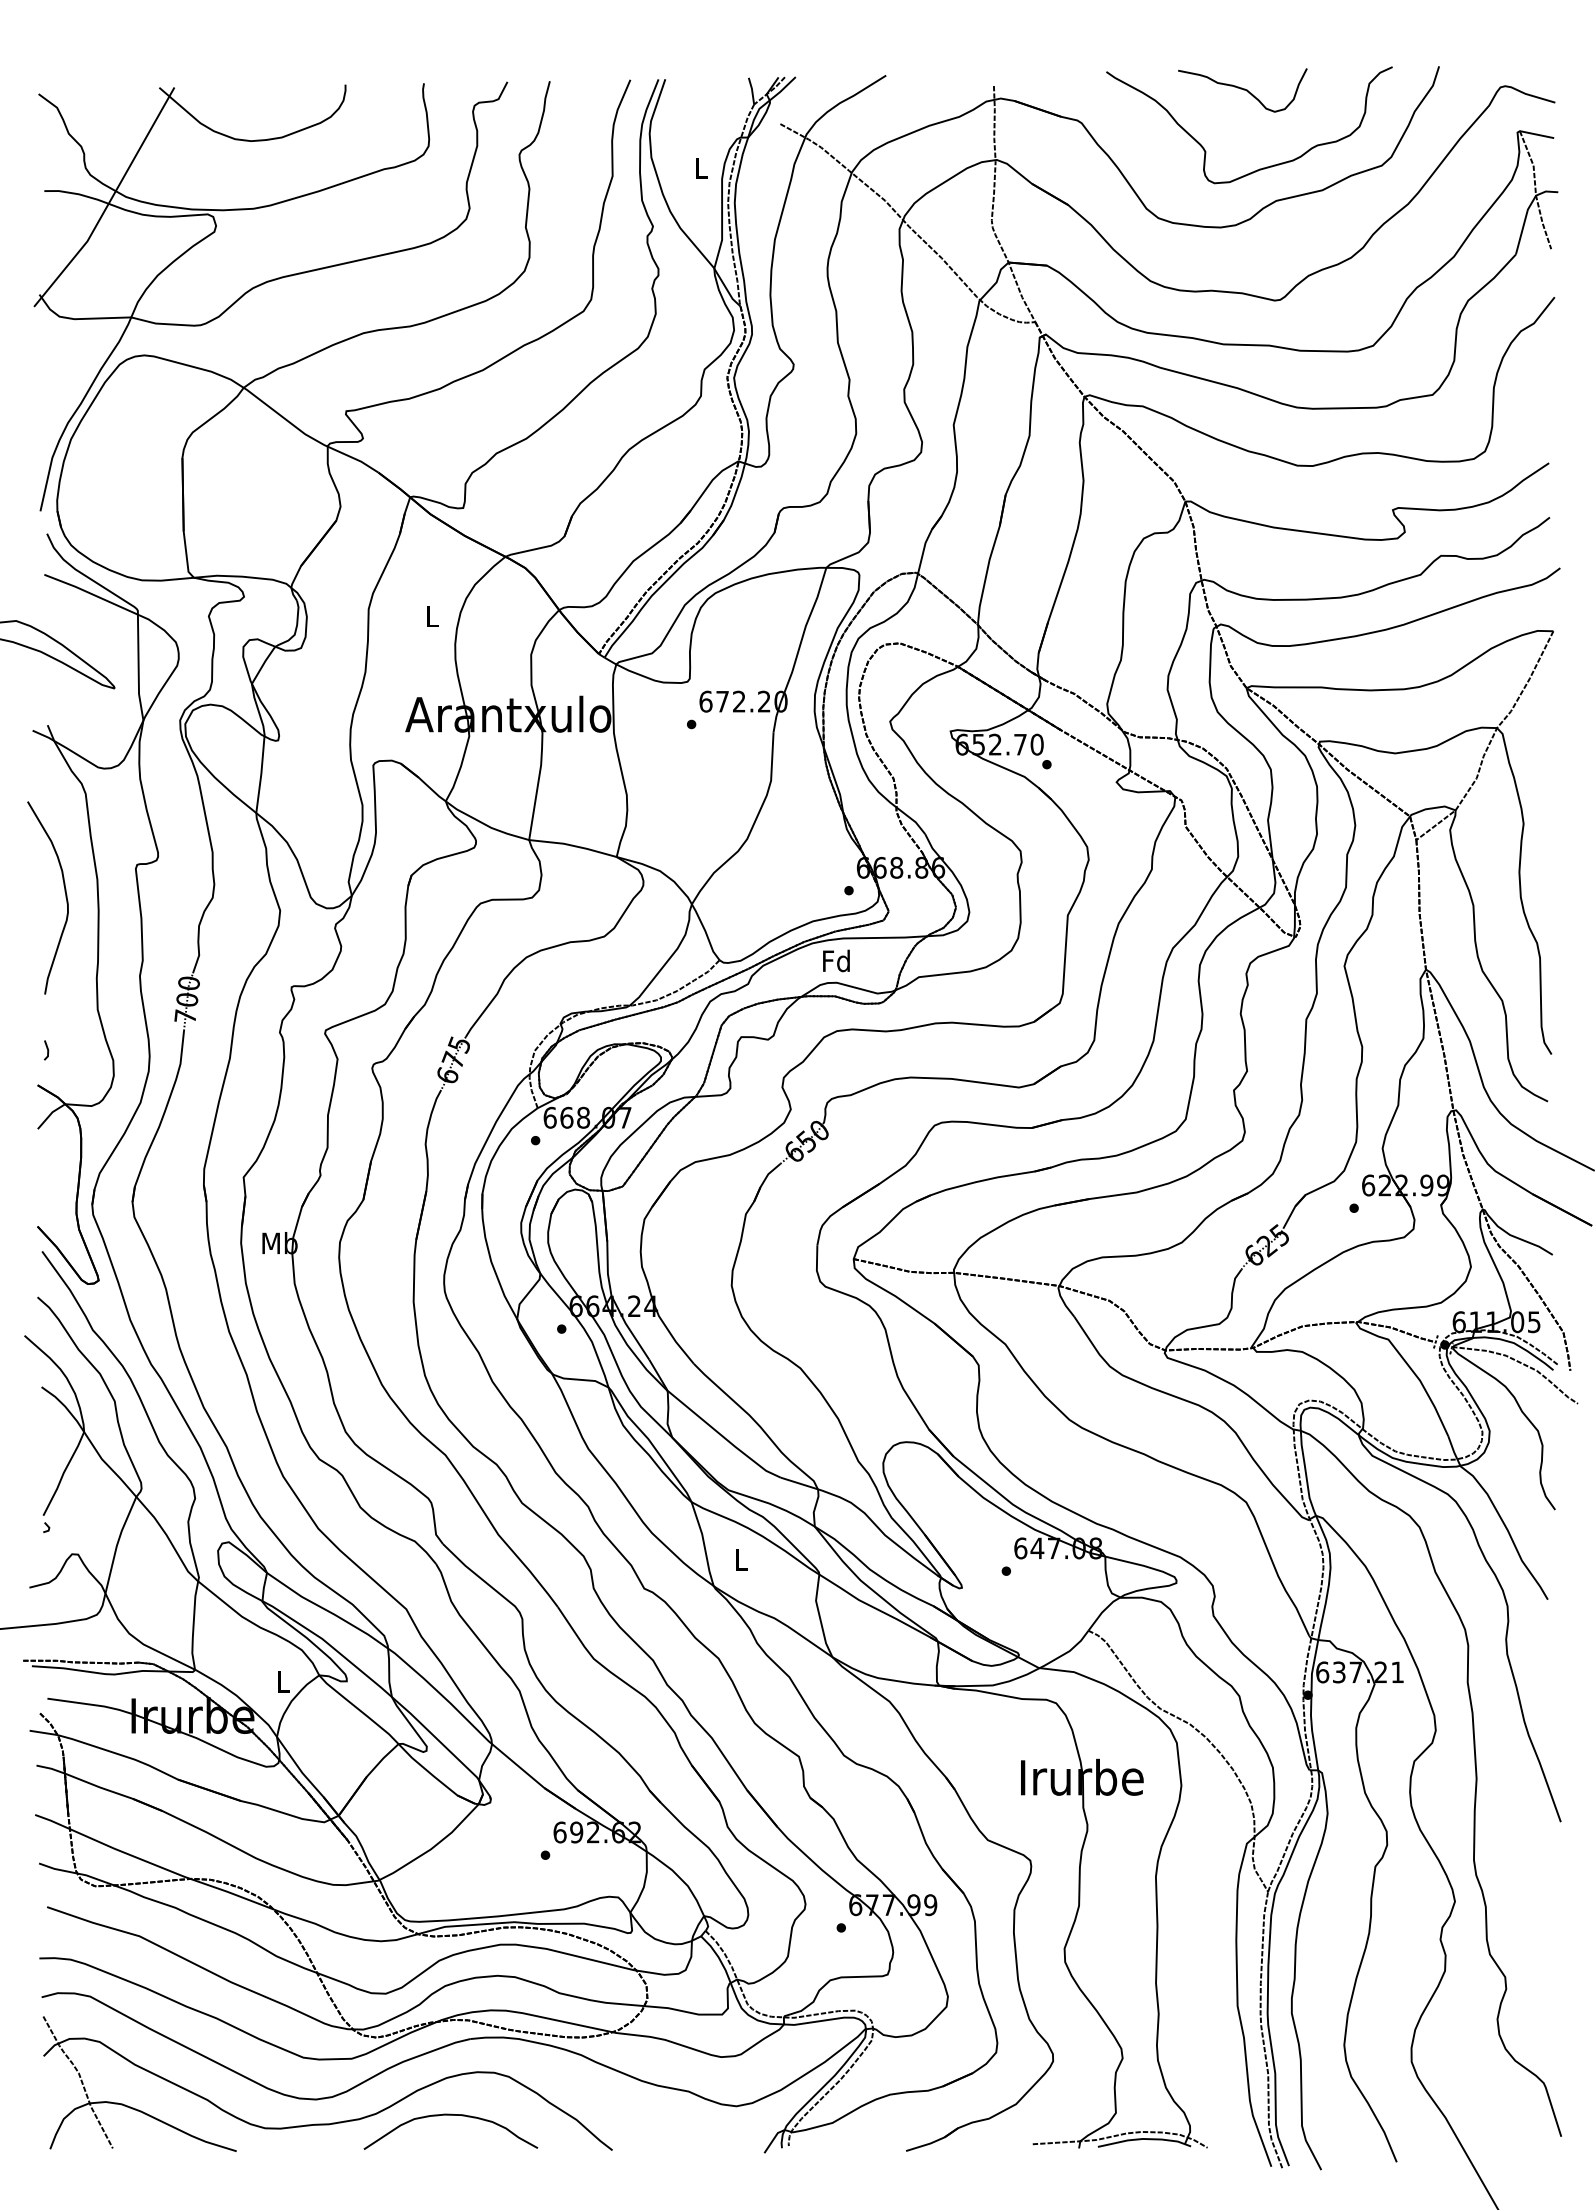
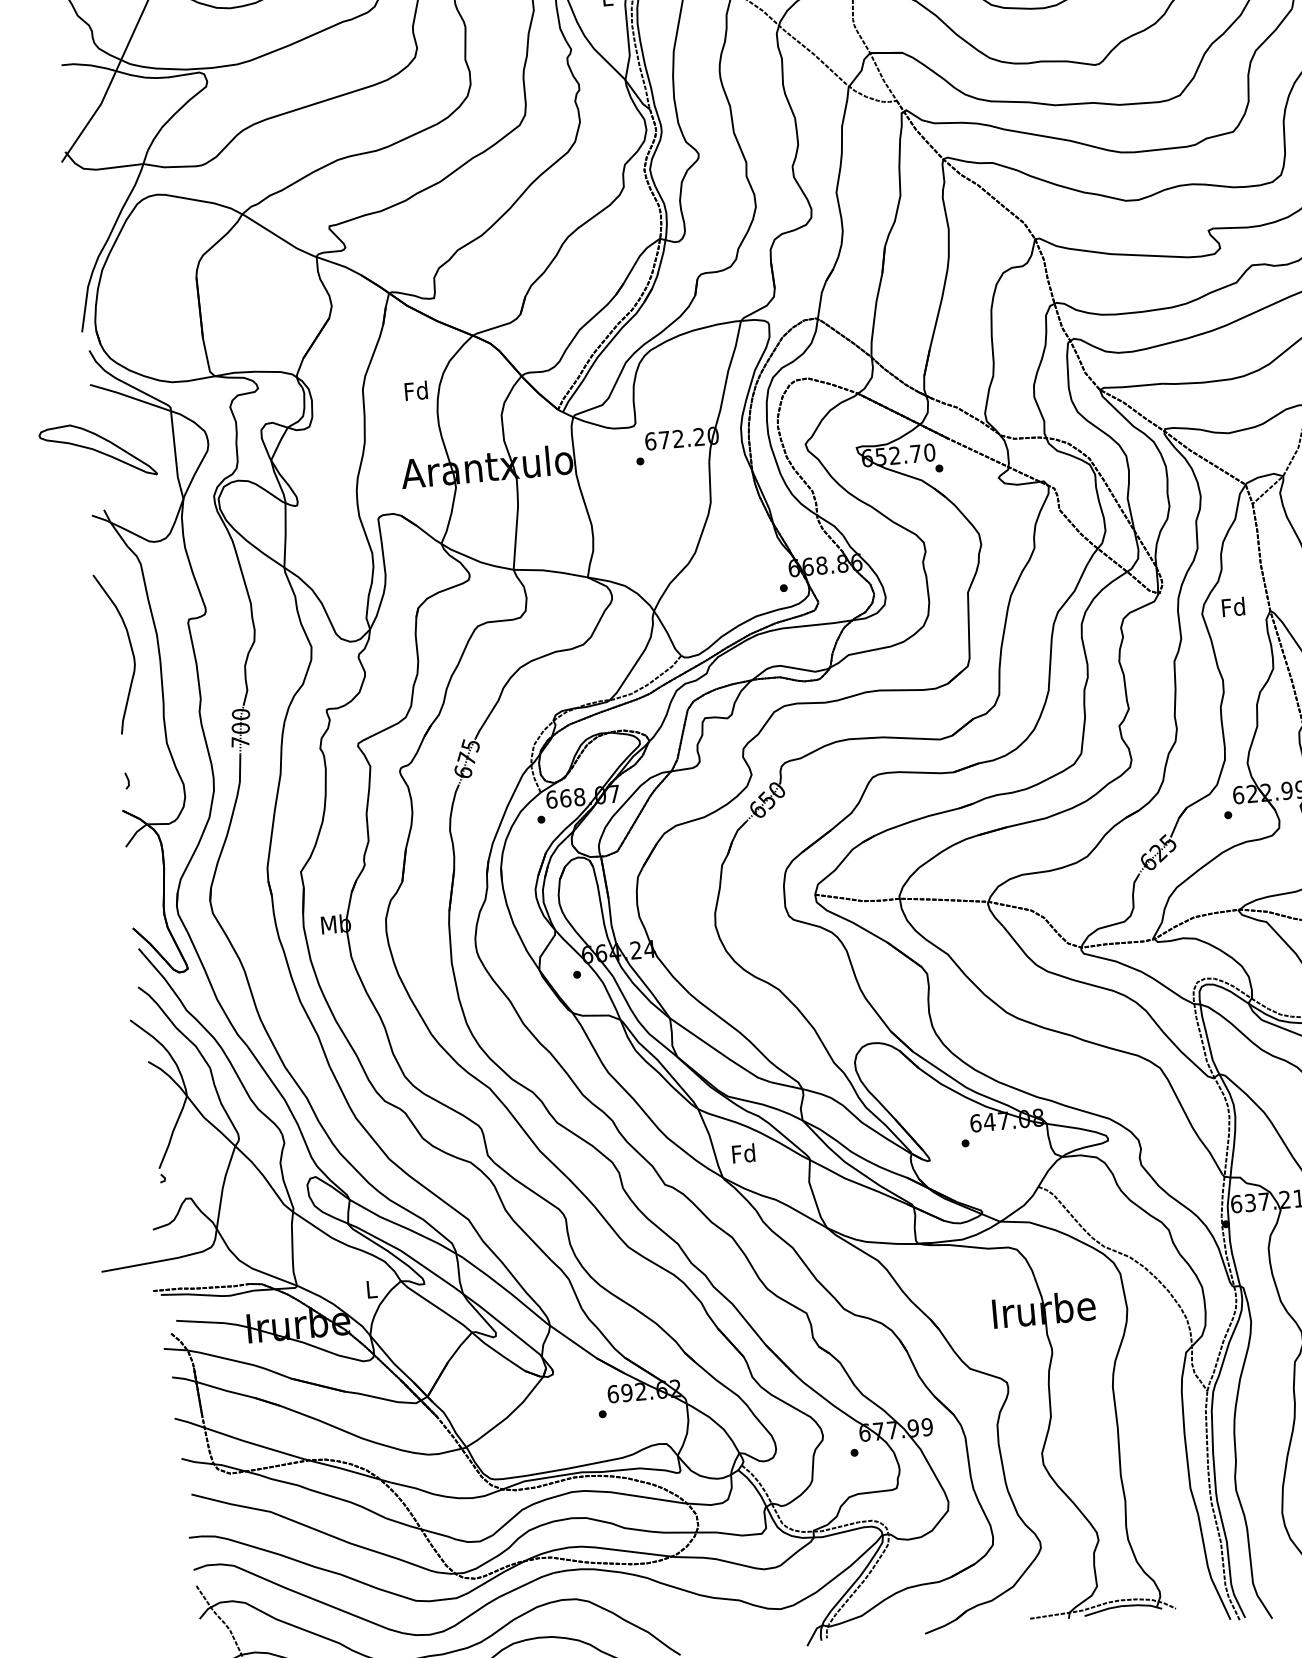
text: (431, 616) -> (415, 390), L -> Fd
text: (836, 960) -> (1233, 606), moved
text: (740, 1559) -> (743, 1153), L -> Fd

